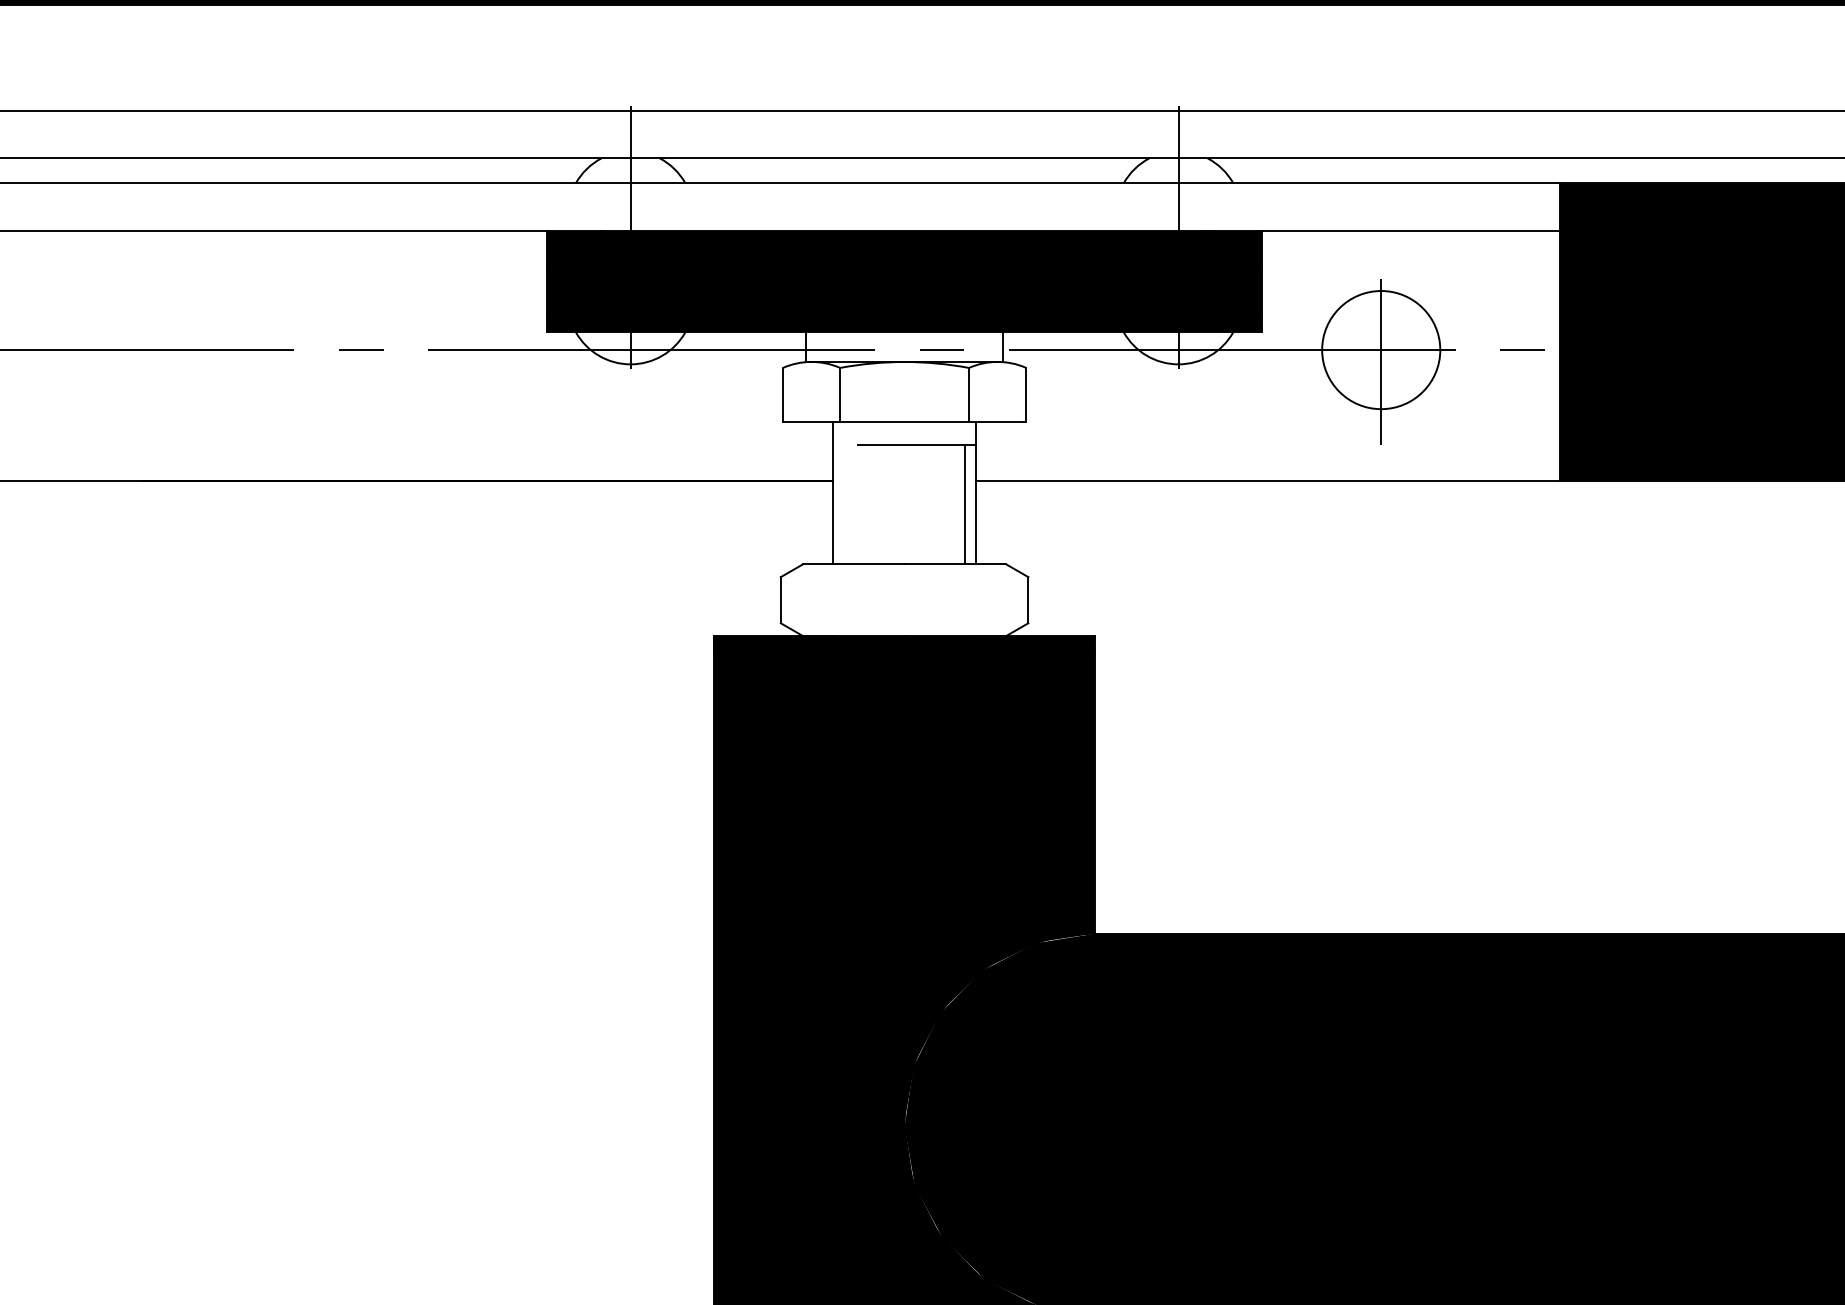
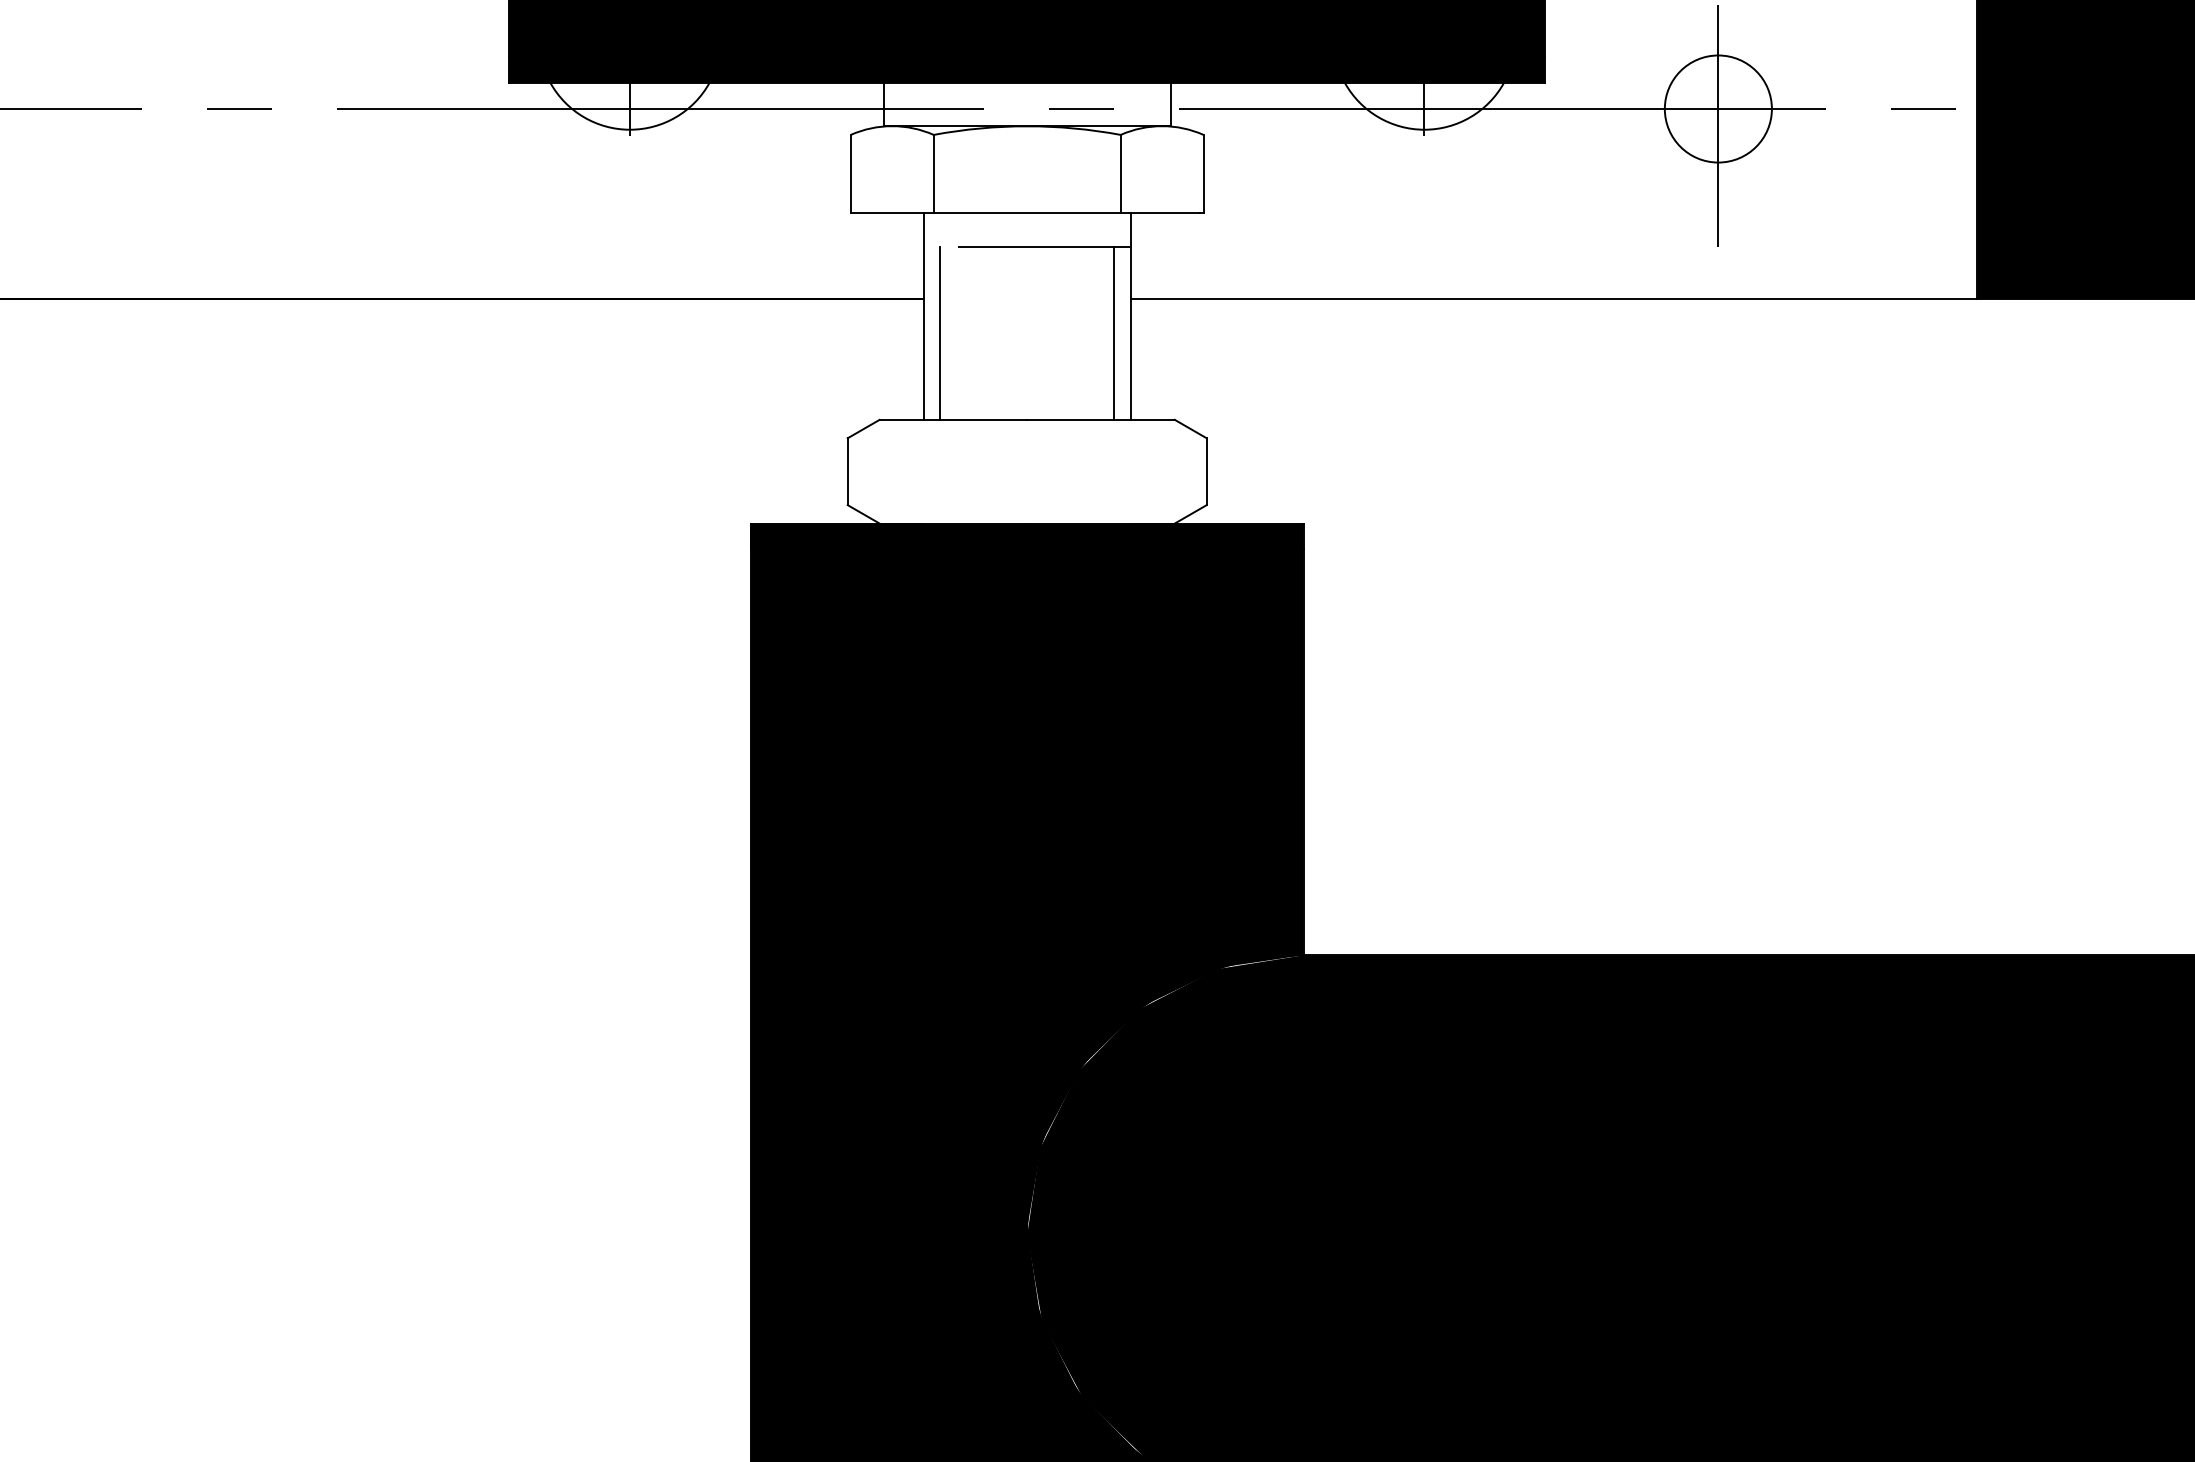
circle: (1381, 350) -> (1718, 109), size x0.62
line: (844, 504) -> (940, 332), added

